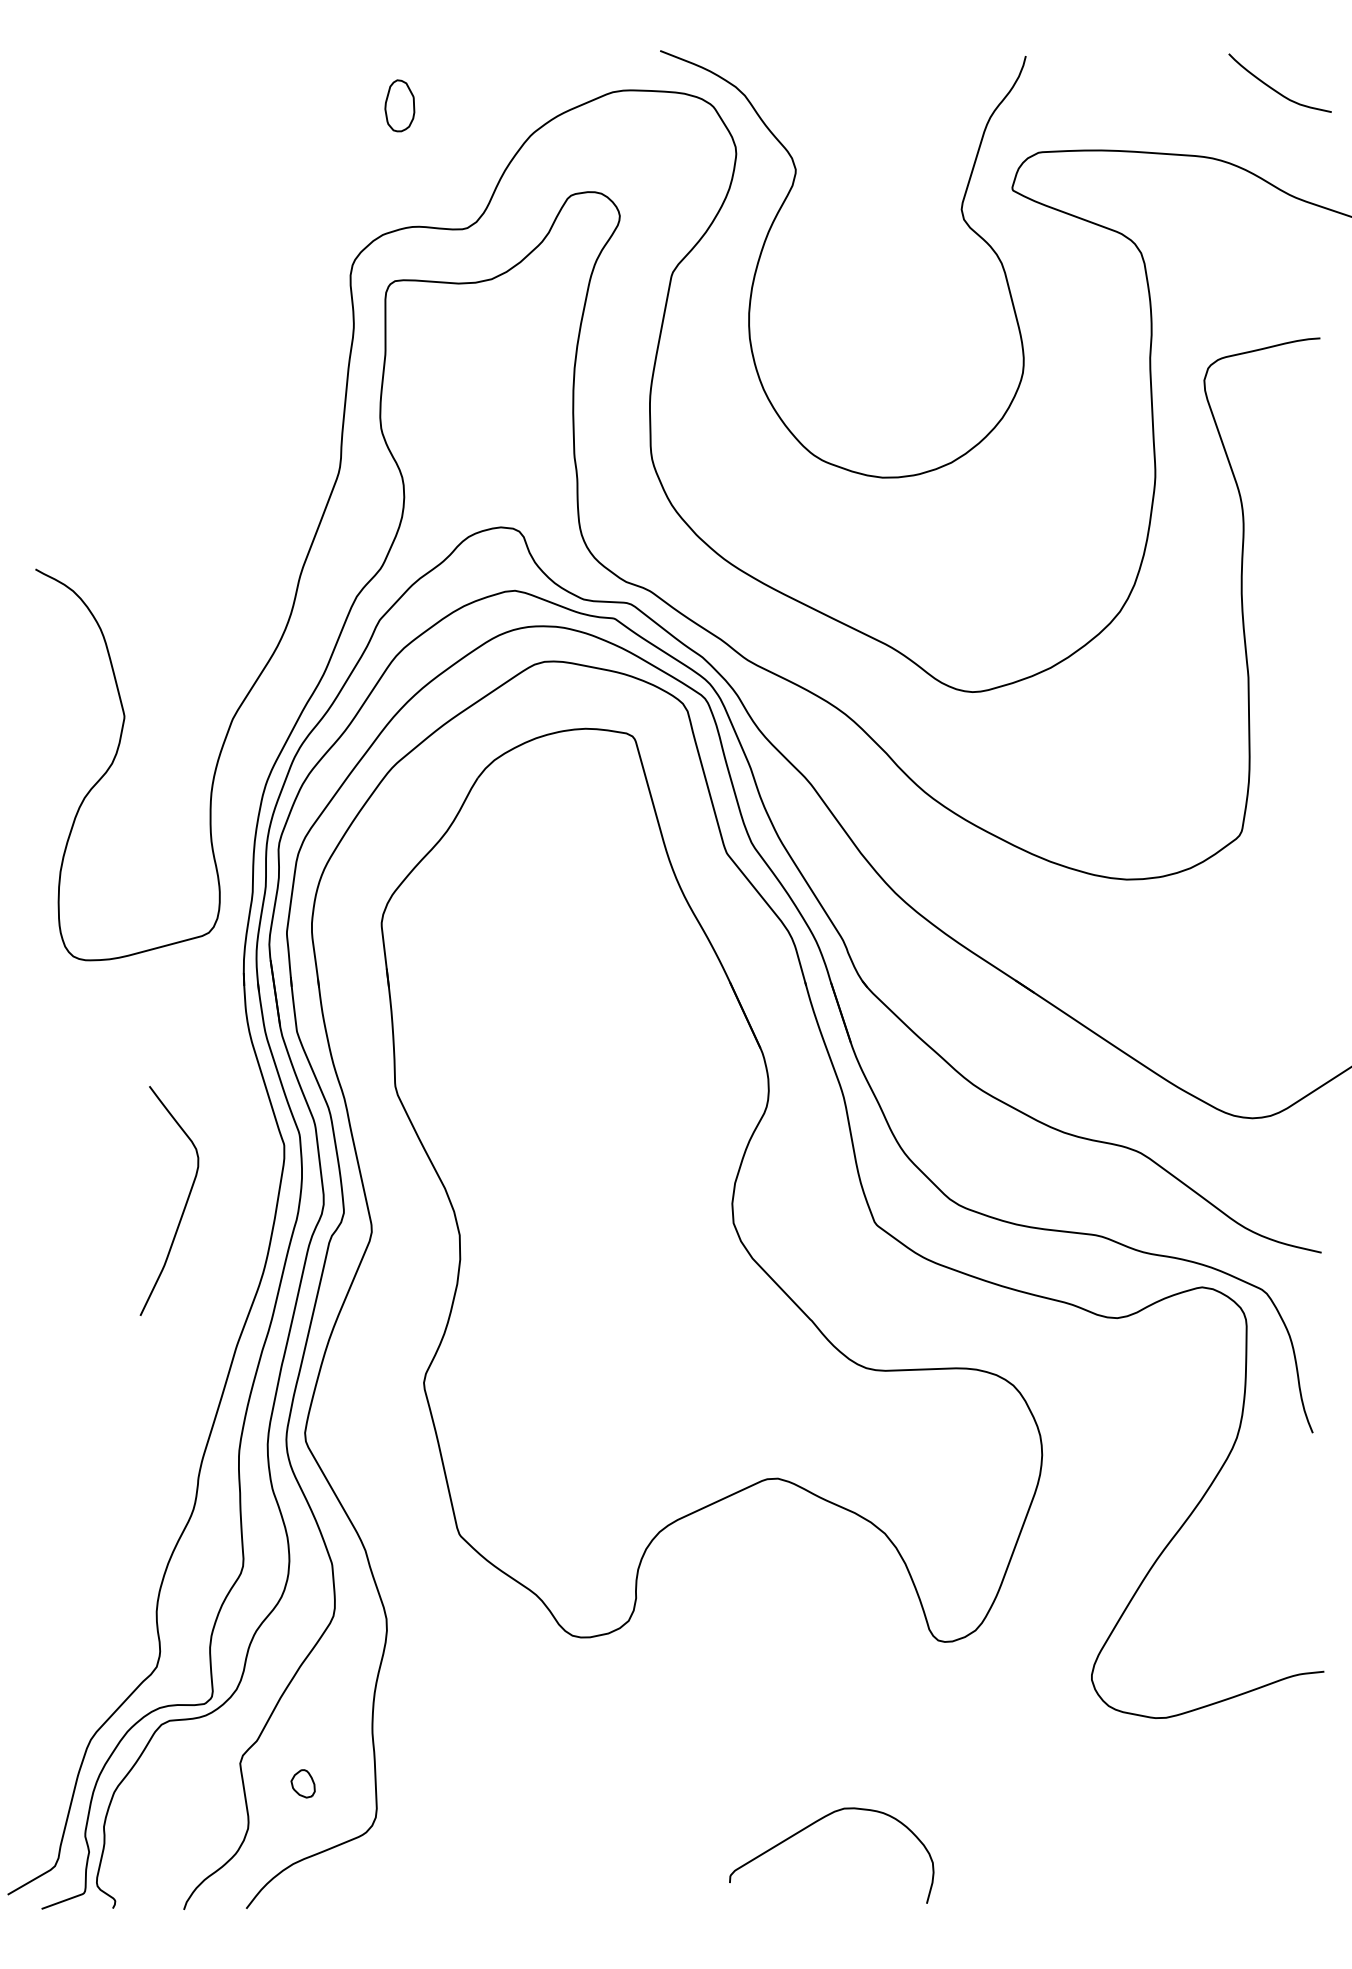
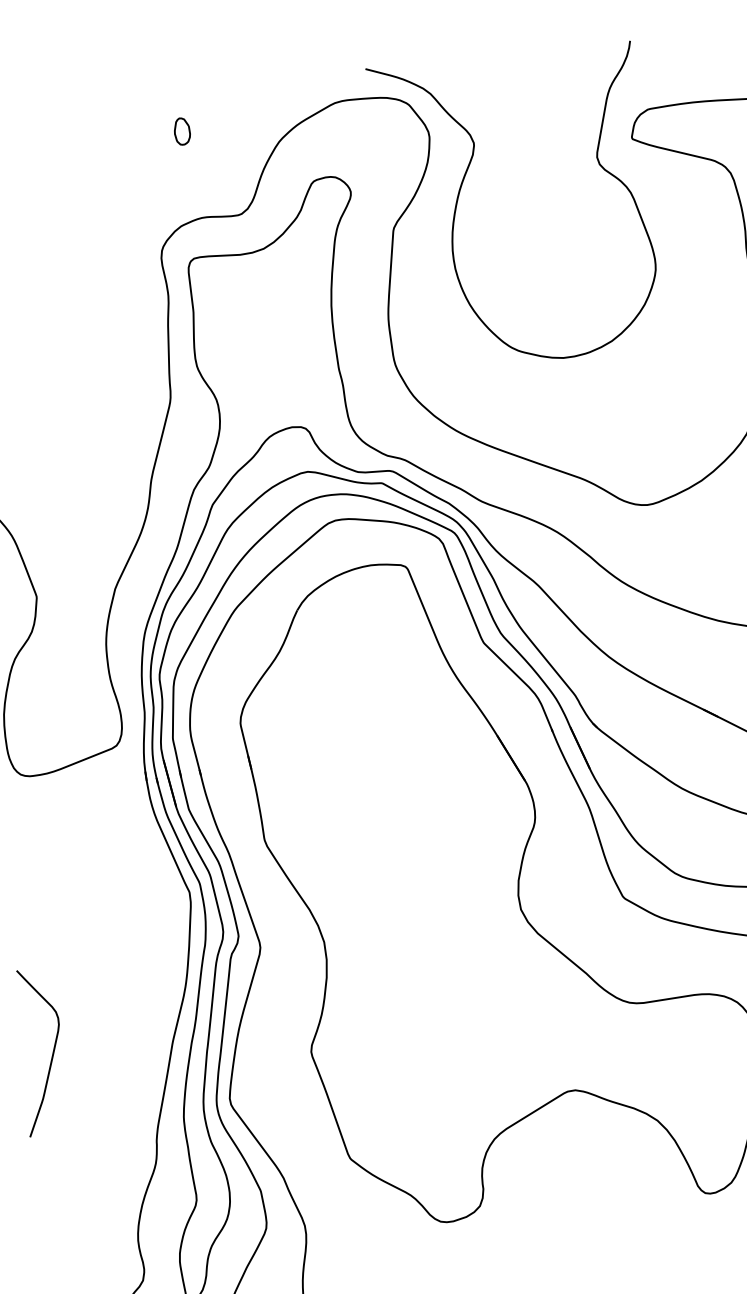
part: (399, 105) -> (181, 131), size x0.71
curve: (184, 1205) -> (52, 1053), moved

